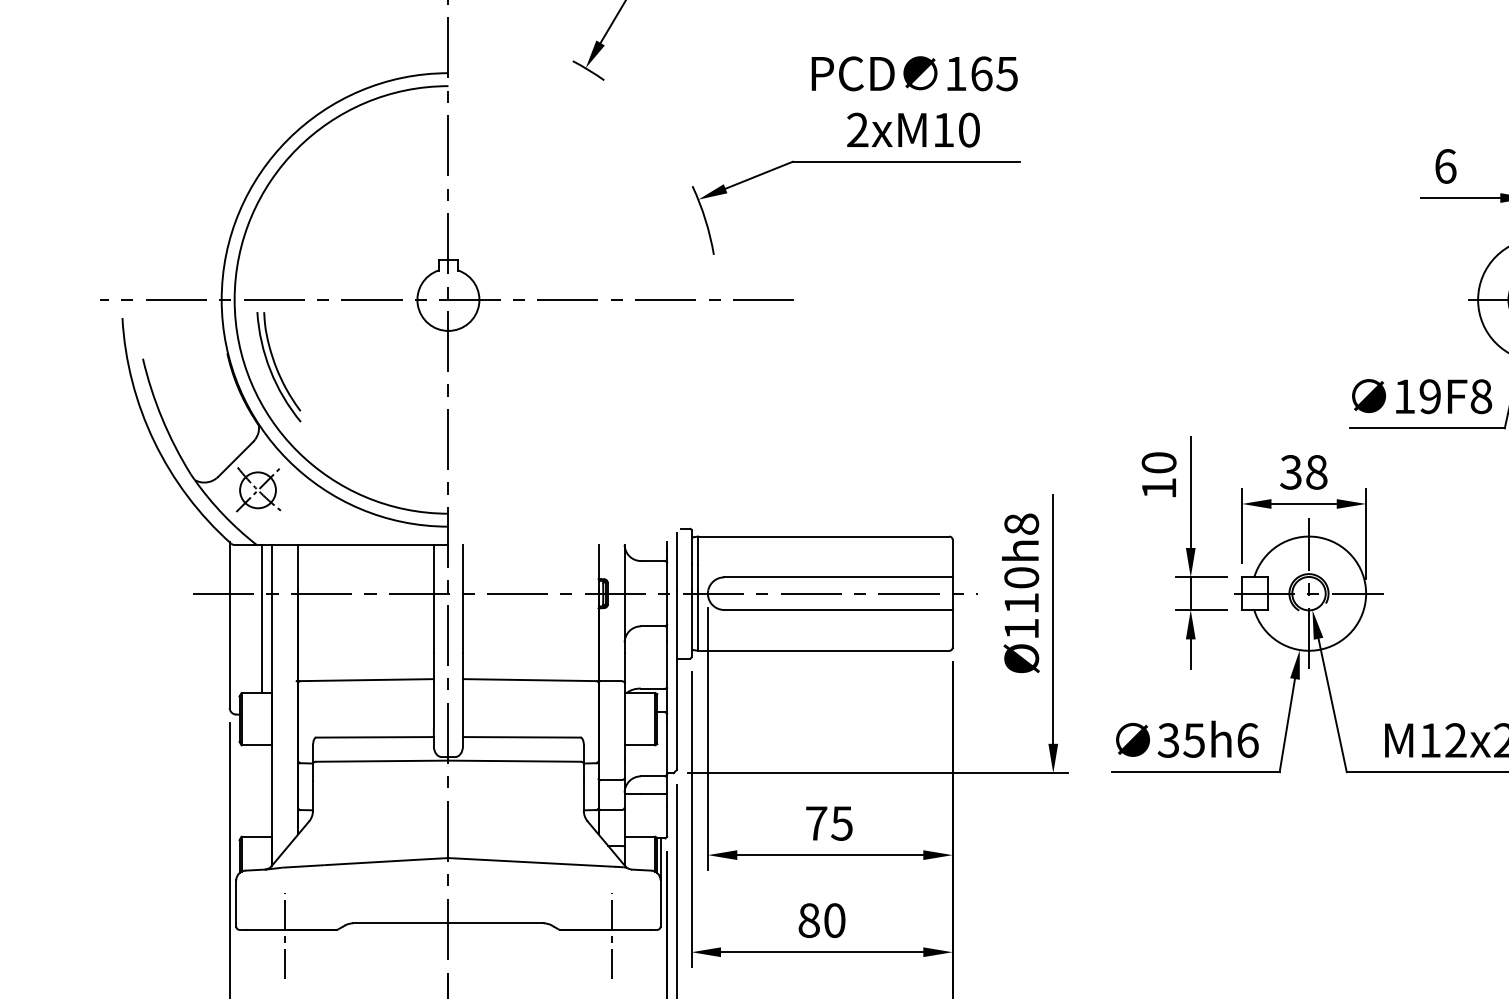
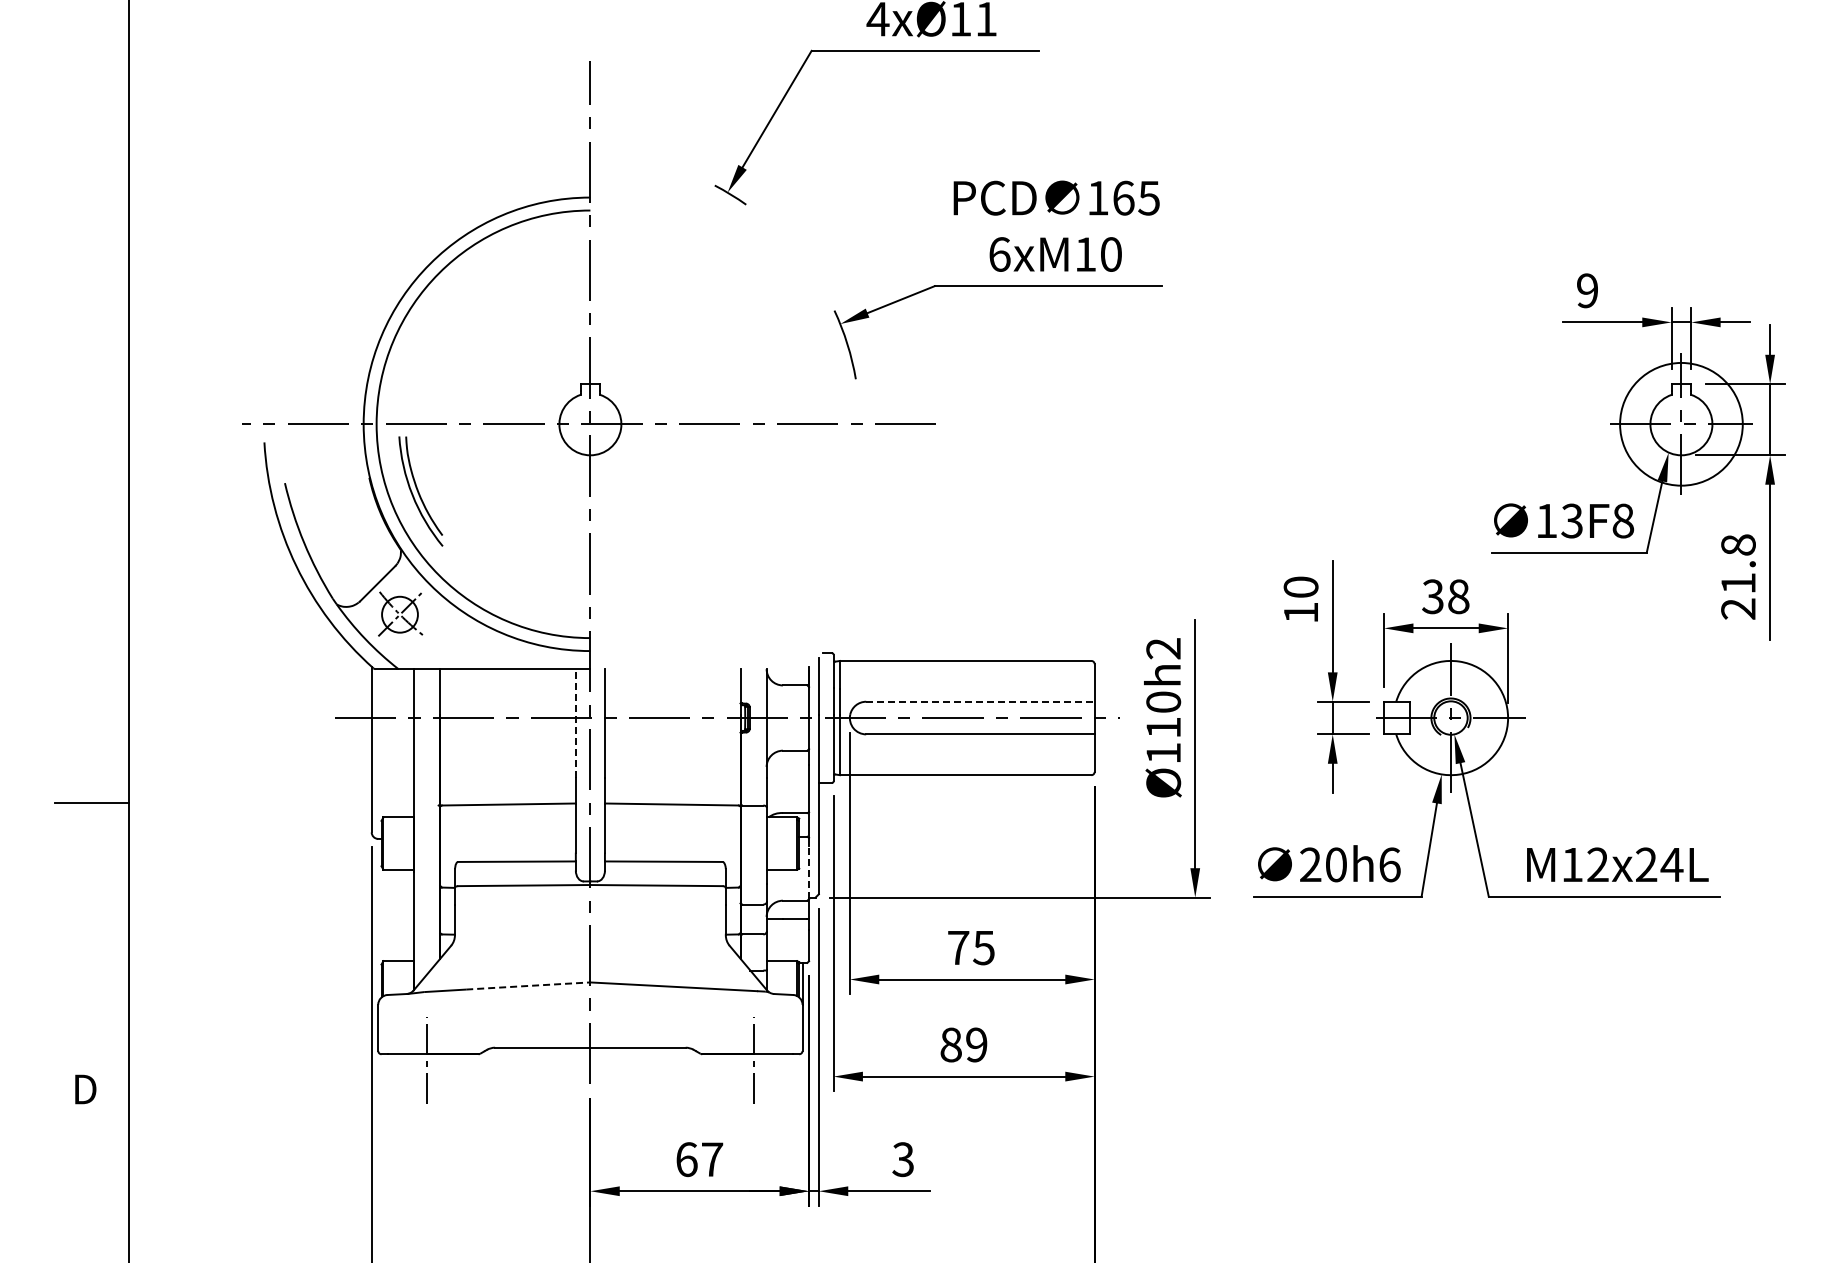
text: (857, 130) -> (999, 254), 2xM10 -> 6xM10
text: (1445, 166) -> (1587, 290), 6 -> 9
text: (1429, 396) -> (1571, 520), 19F8 -> 13F8
text: (1021, 524) -> (1163, 648), Ø110h8 -> Ø110h2
line: (838, 577) -> (980, 701), solid -> dashed
line: (433, 598) -> (575, 722), solid -> dashed
line: (262, 619) -> (404, 743), removed
text: (1180, 740) -> (1322, 864), 35h6 -> 20h6
line: (667, 748) -> (809, 872), solid -> dashed
line: (386, 861) -> (528, 985), solid -> dashed
text: (834, 920) -> (976, 1044), 80 -> 89

